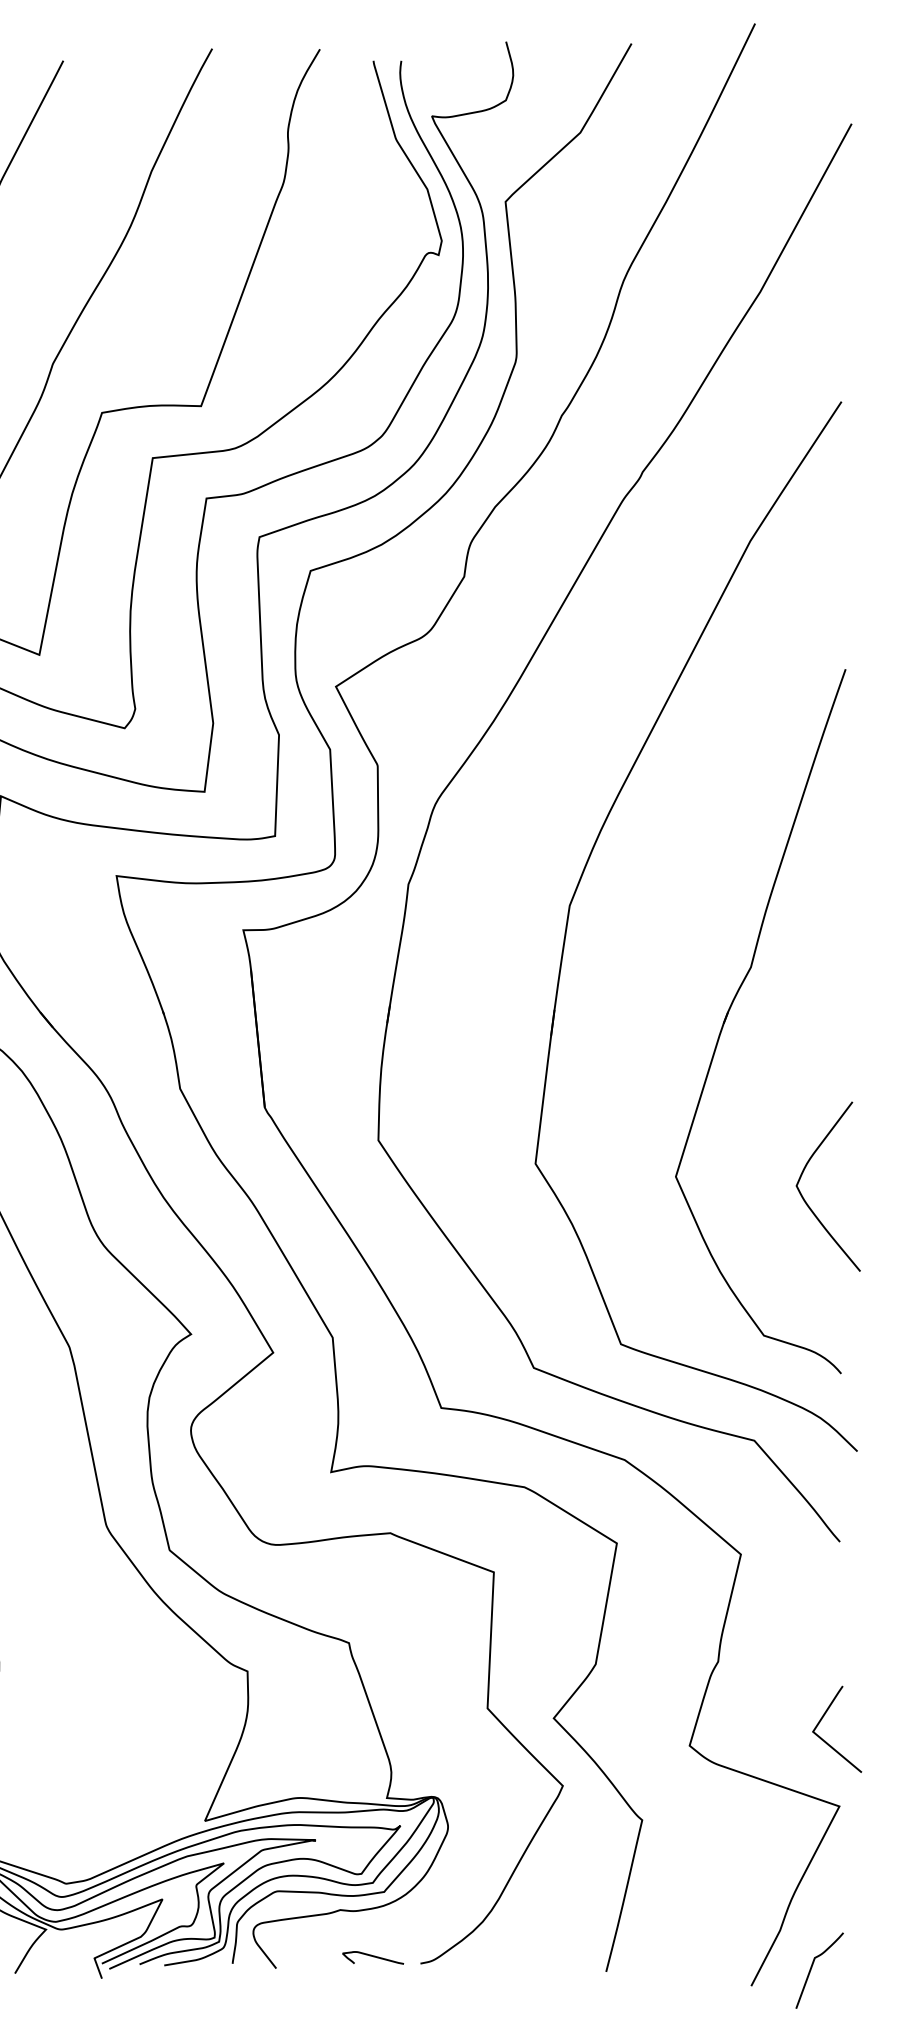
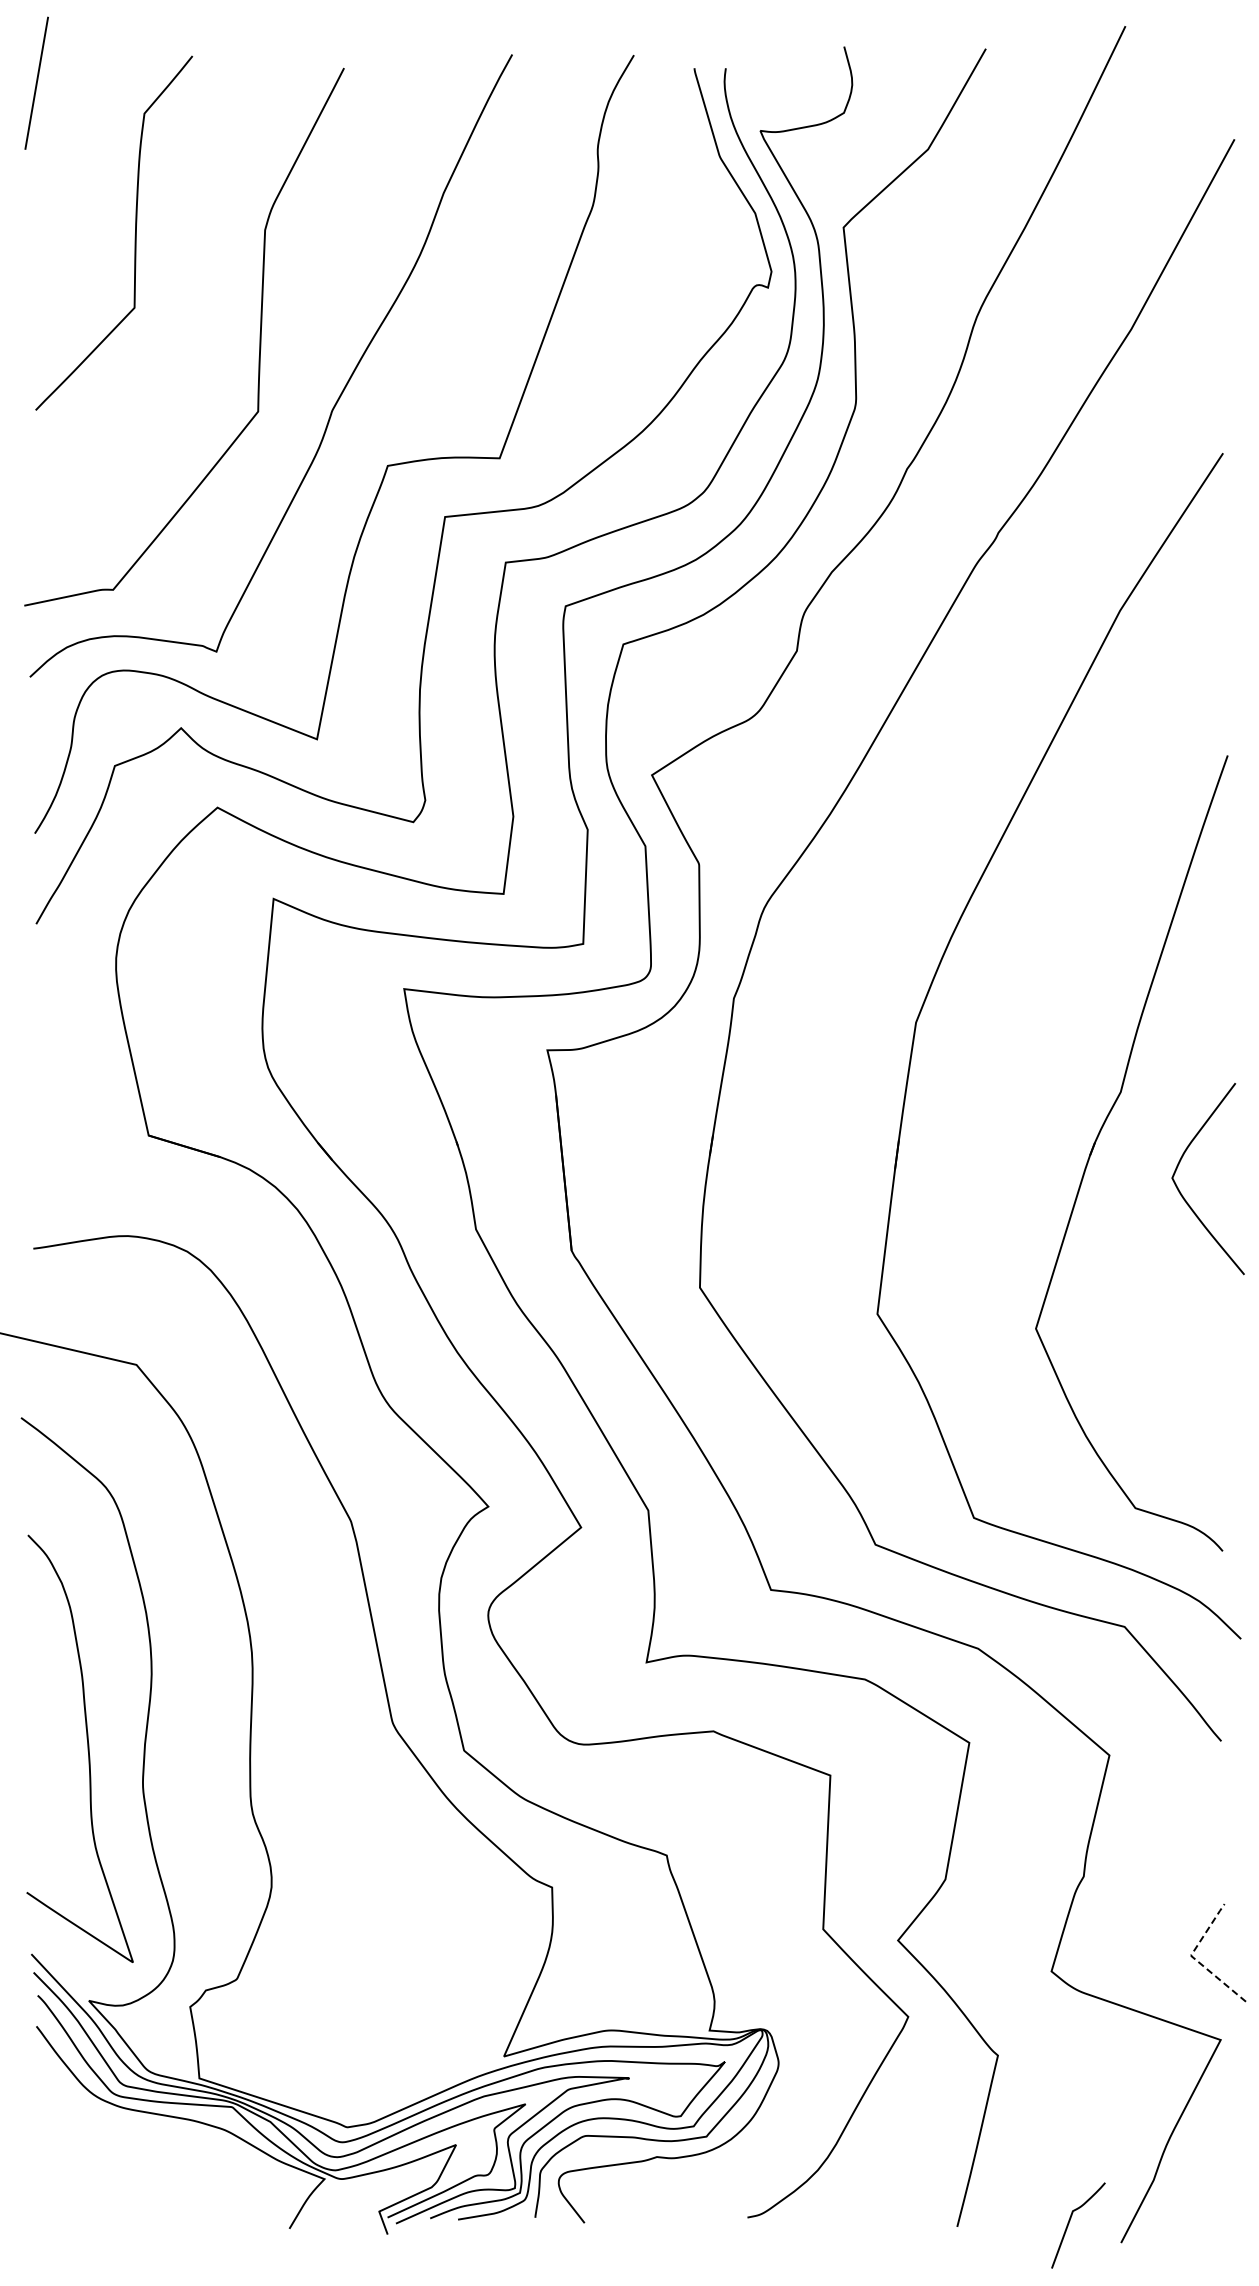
curve: (805, 1200) -> (1182, 1194), moved
line: (815, 1733) -> (1193, 1957), solid -> dashed
curve: (372, 1956) -> (693, 2209), removed
curve: (812, 1967) -> (1070, 2221), moved

